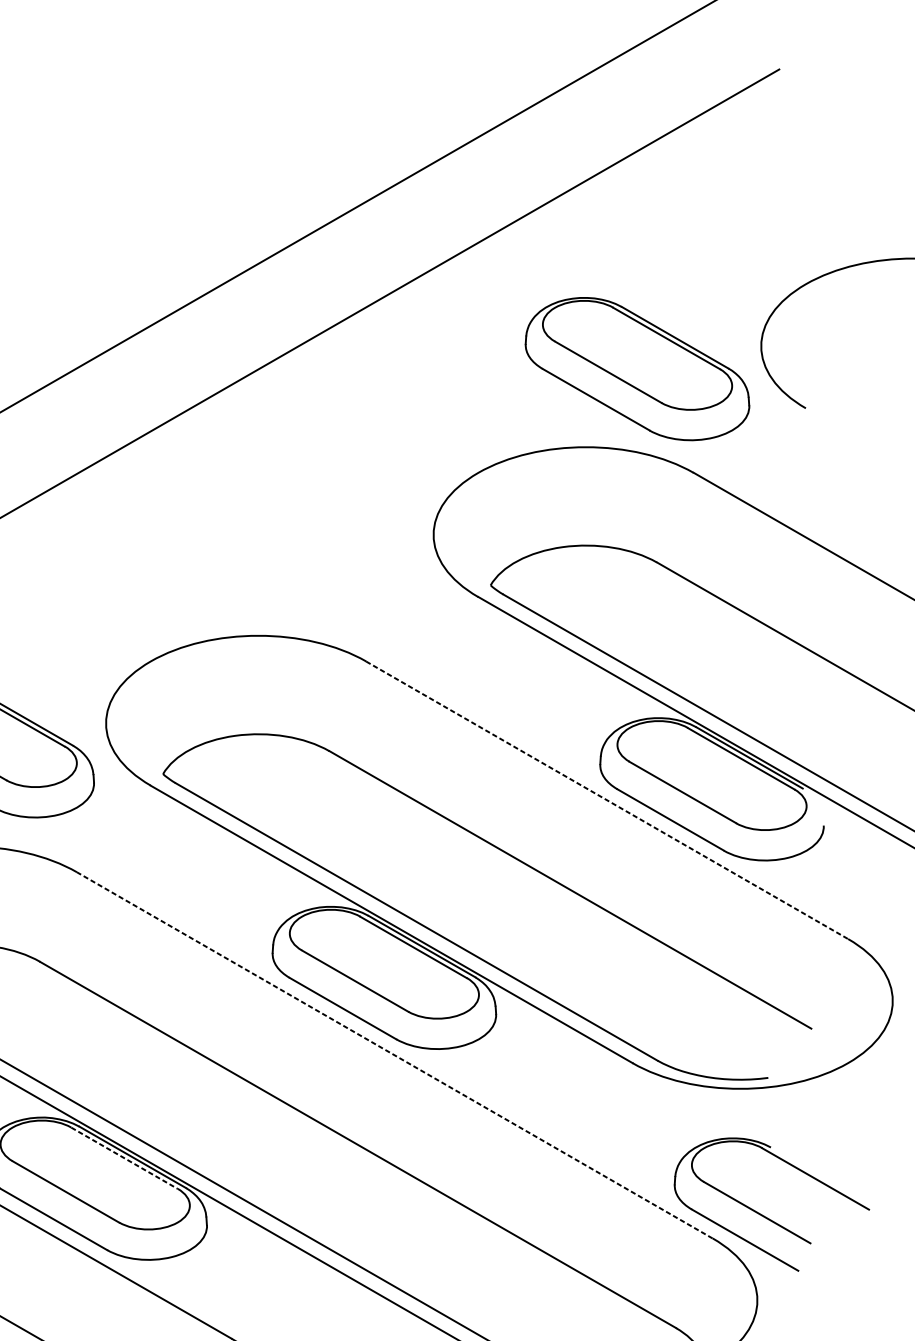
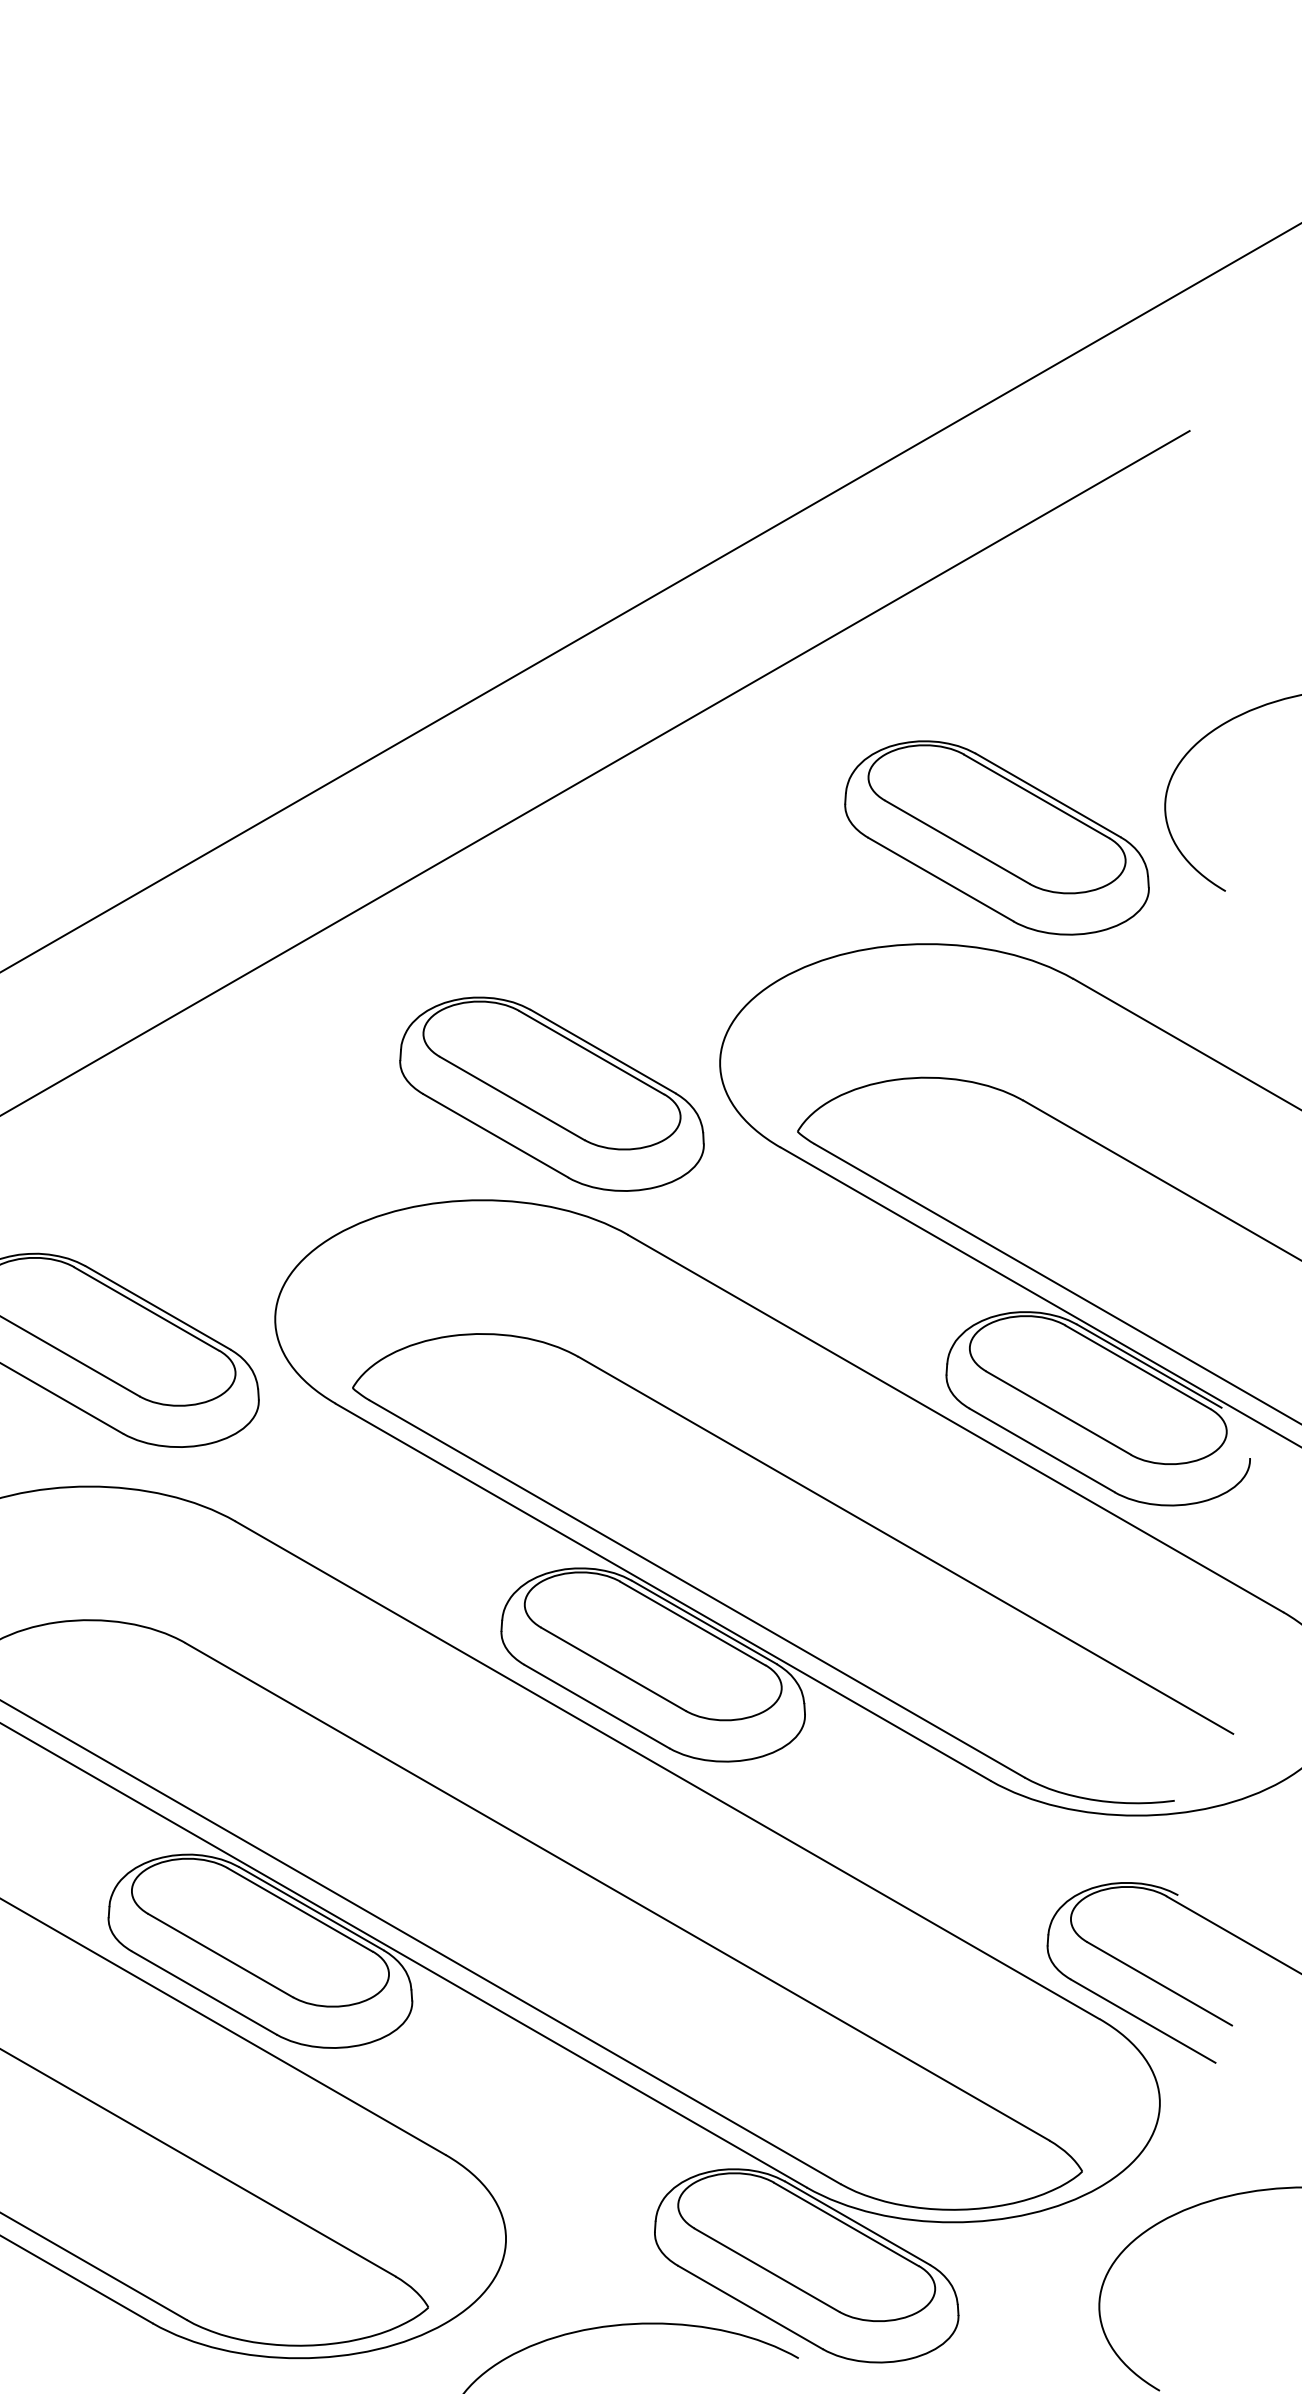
part: (309, 557) -> (551, 1093), added
line: (606, 800) -> (955, 1423), dashed -> solid
line: (394, 1054) -> (667, 1769), dashed -> solid
line: (124, 1158) -> (300, 1910), dashed -> solid

